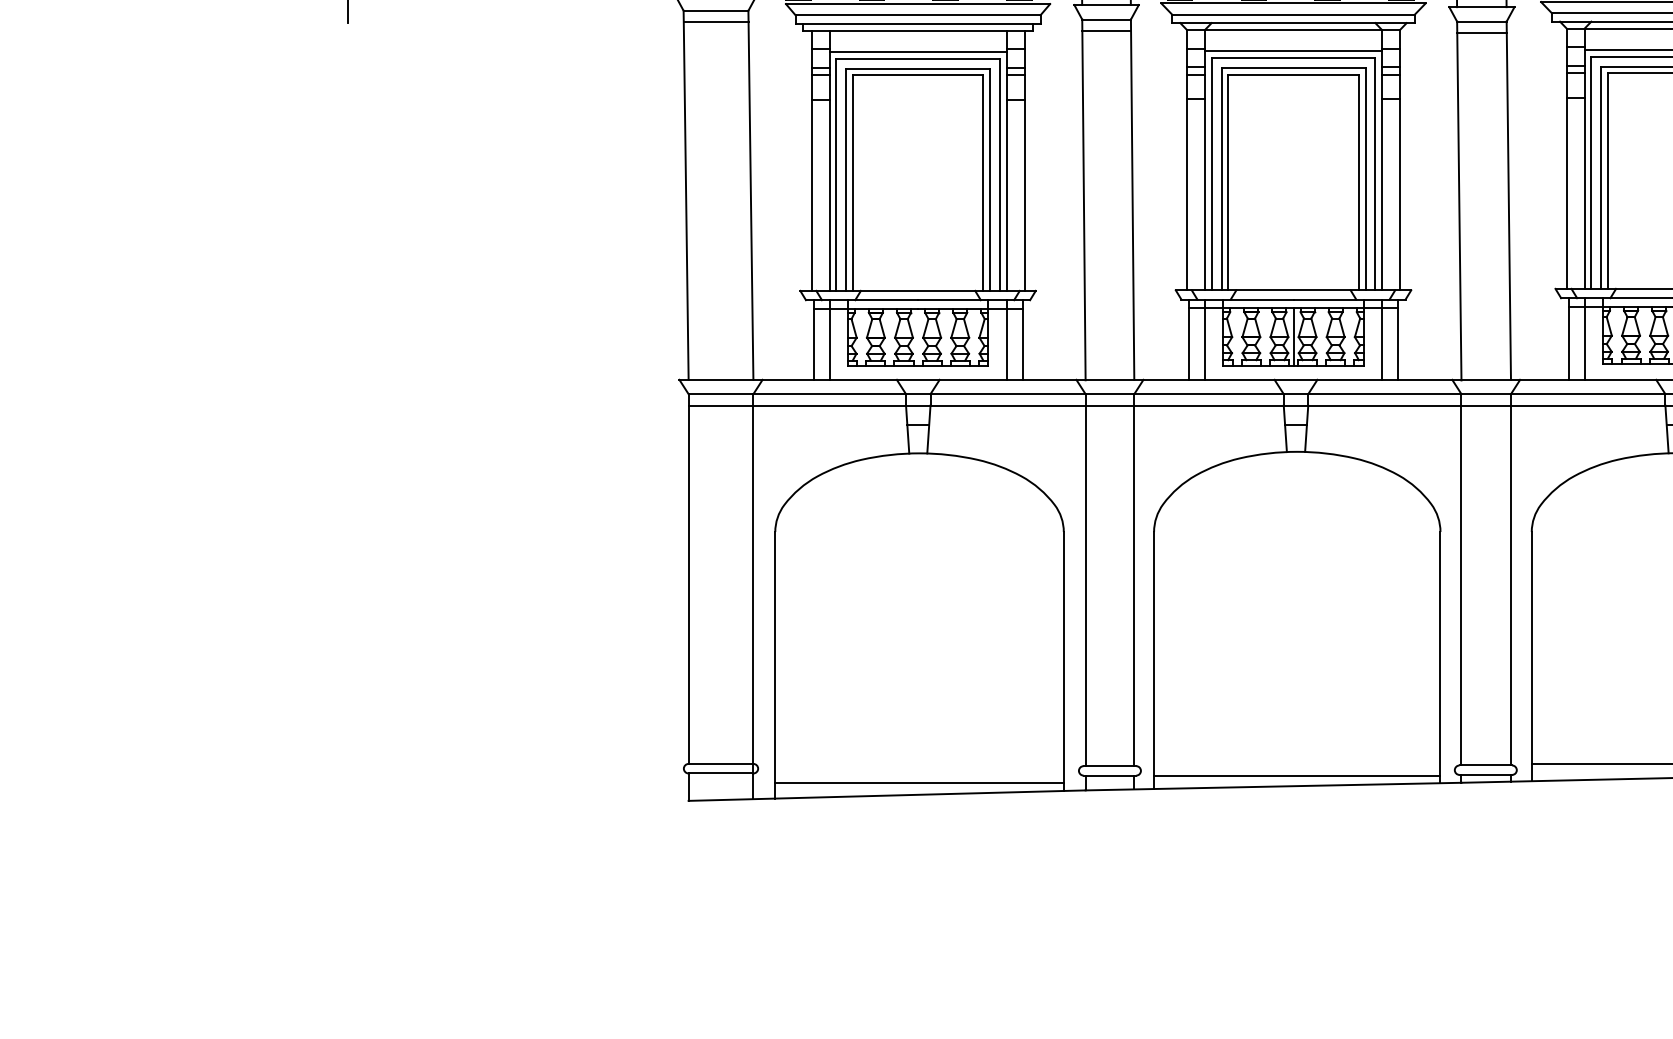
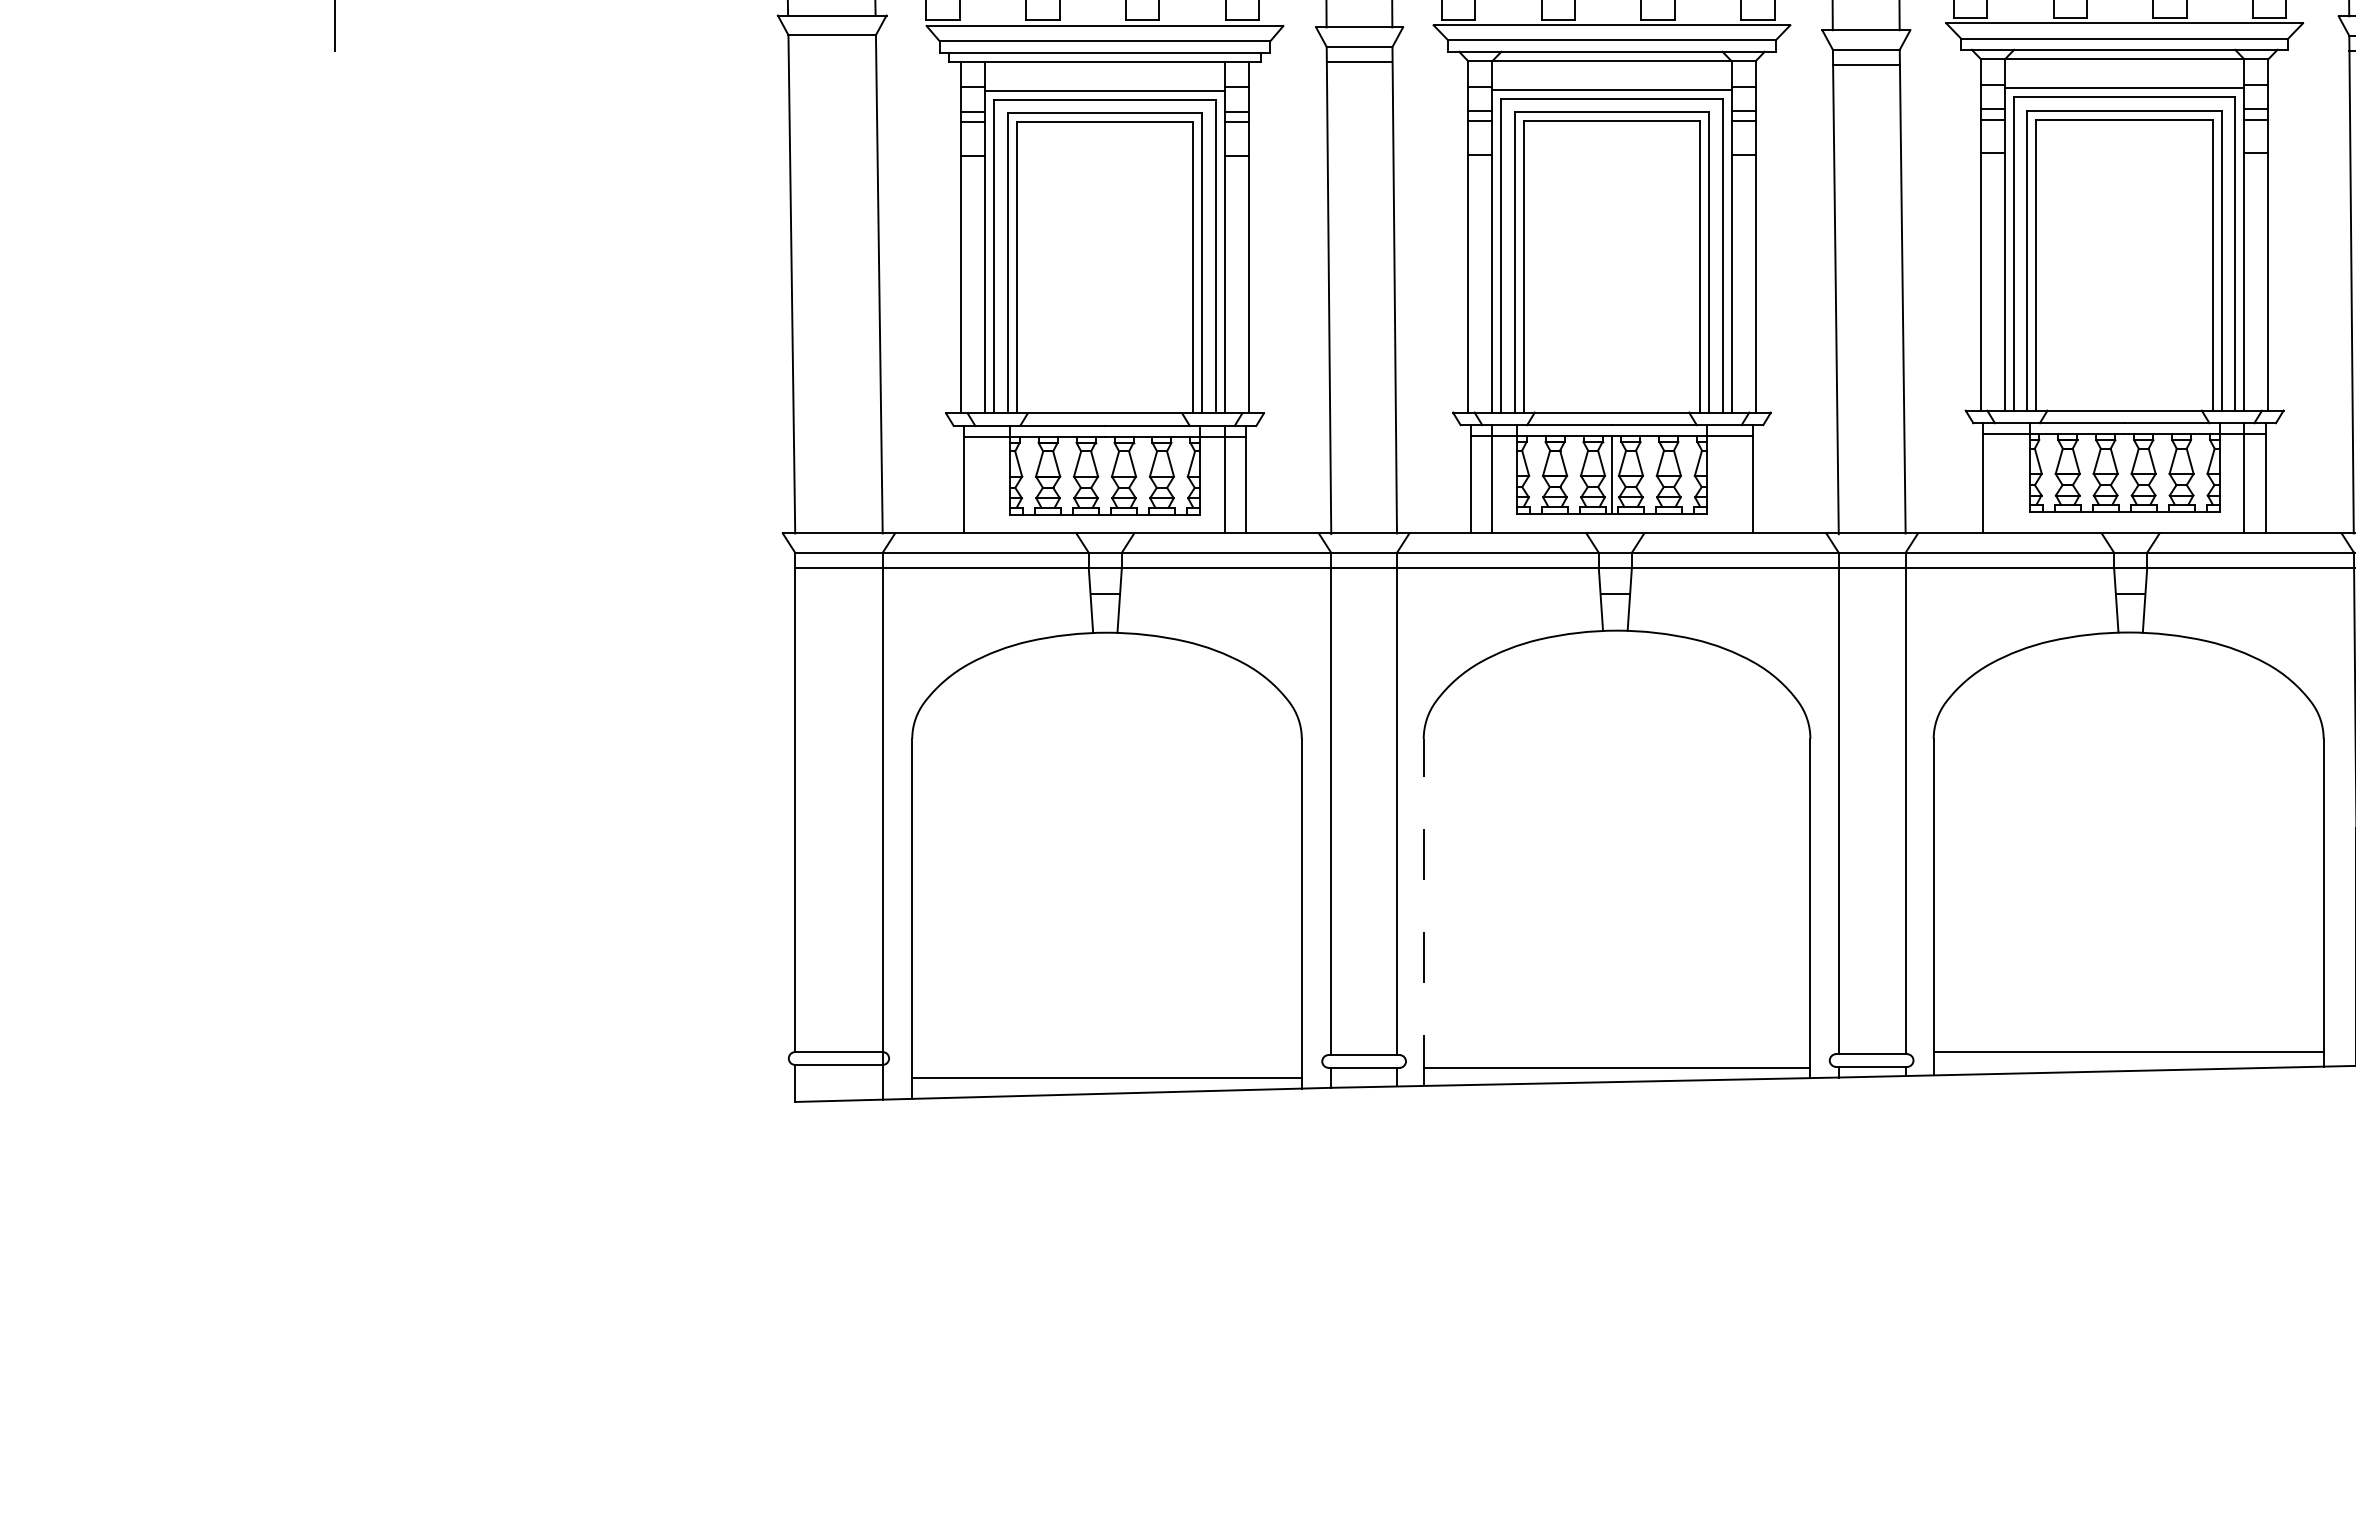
line: (716, 22) -> (832, 50), removed
line: (829, 339) -> (985, 479), removed
line: (1382, 339) -> (1731, 479), removed
line: (1584, 339) -> (2005, 478), removed
line: (1153, 659) -> (1423, 911), solid -> dashed

